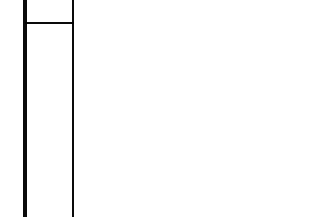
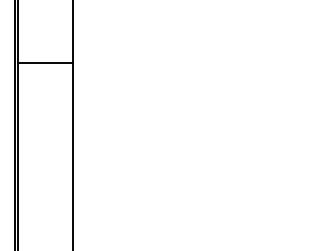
line: (49, 23) -> (45, 63), moved

